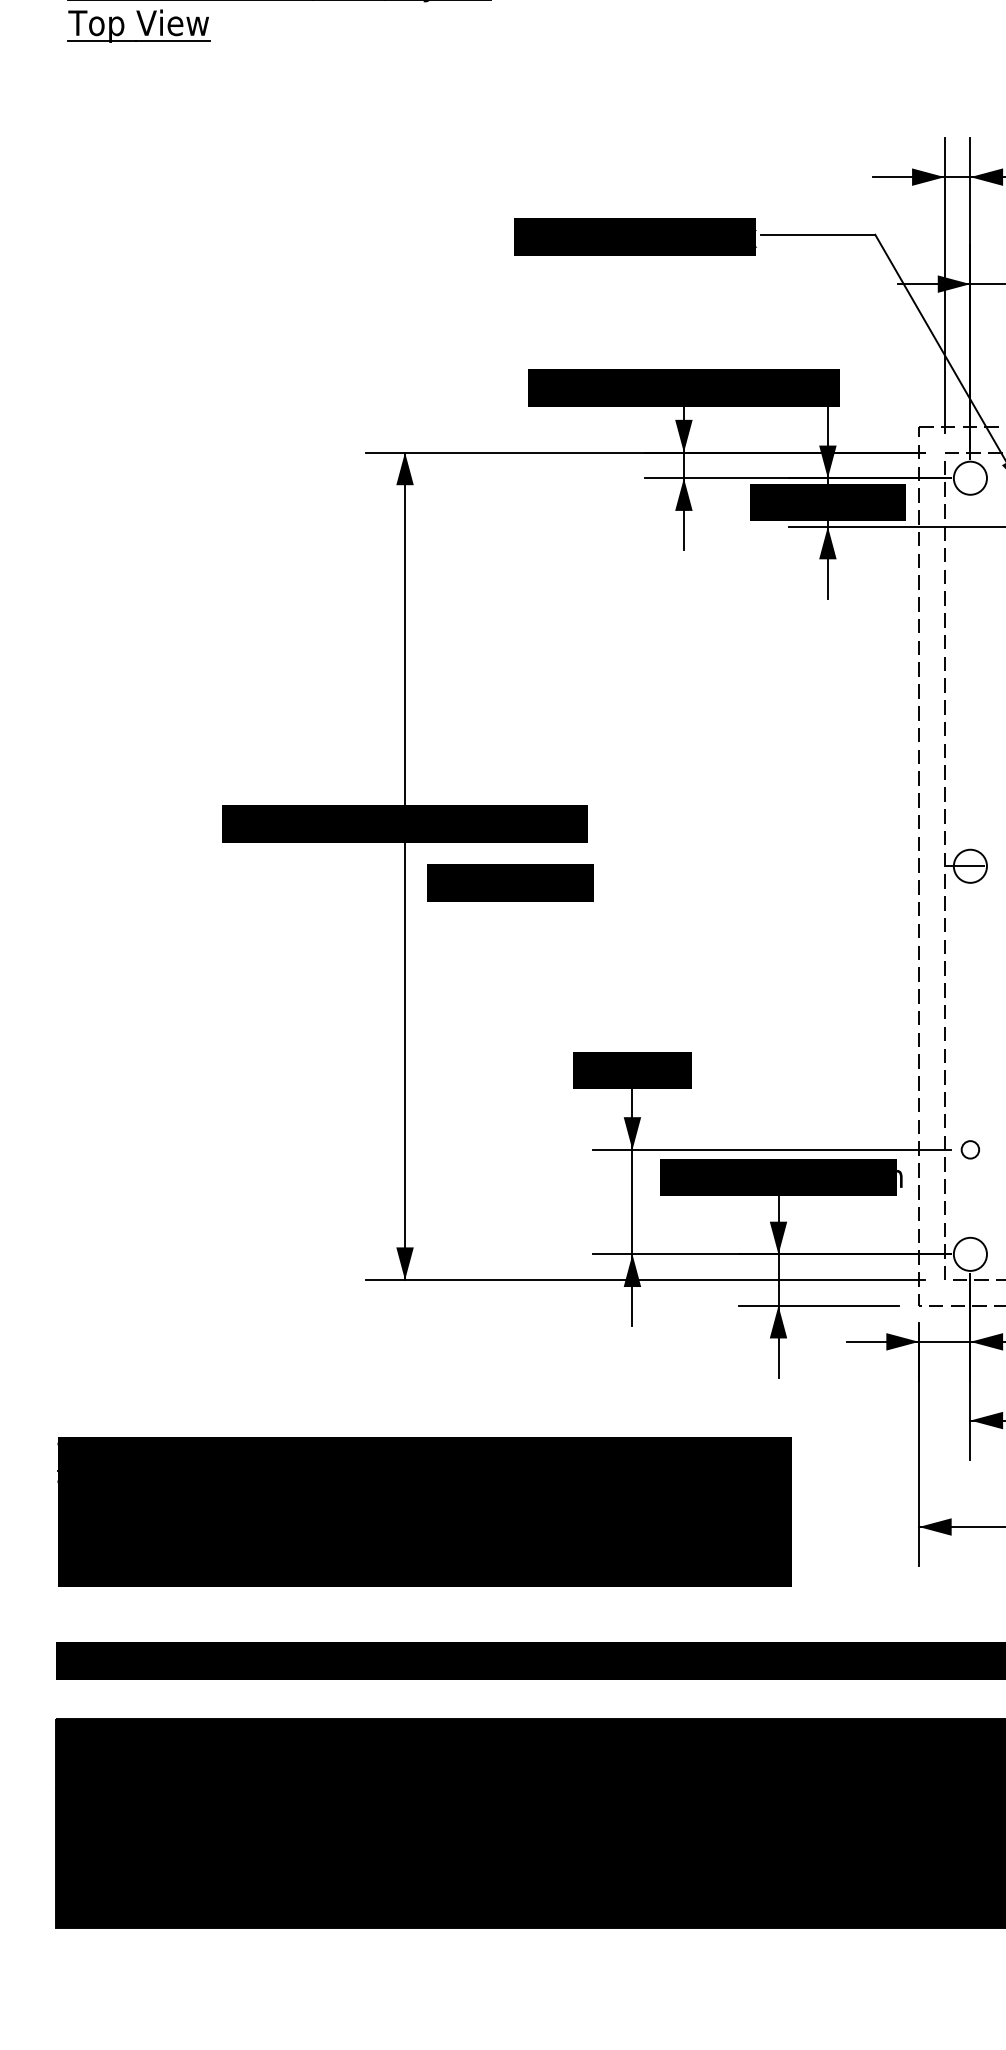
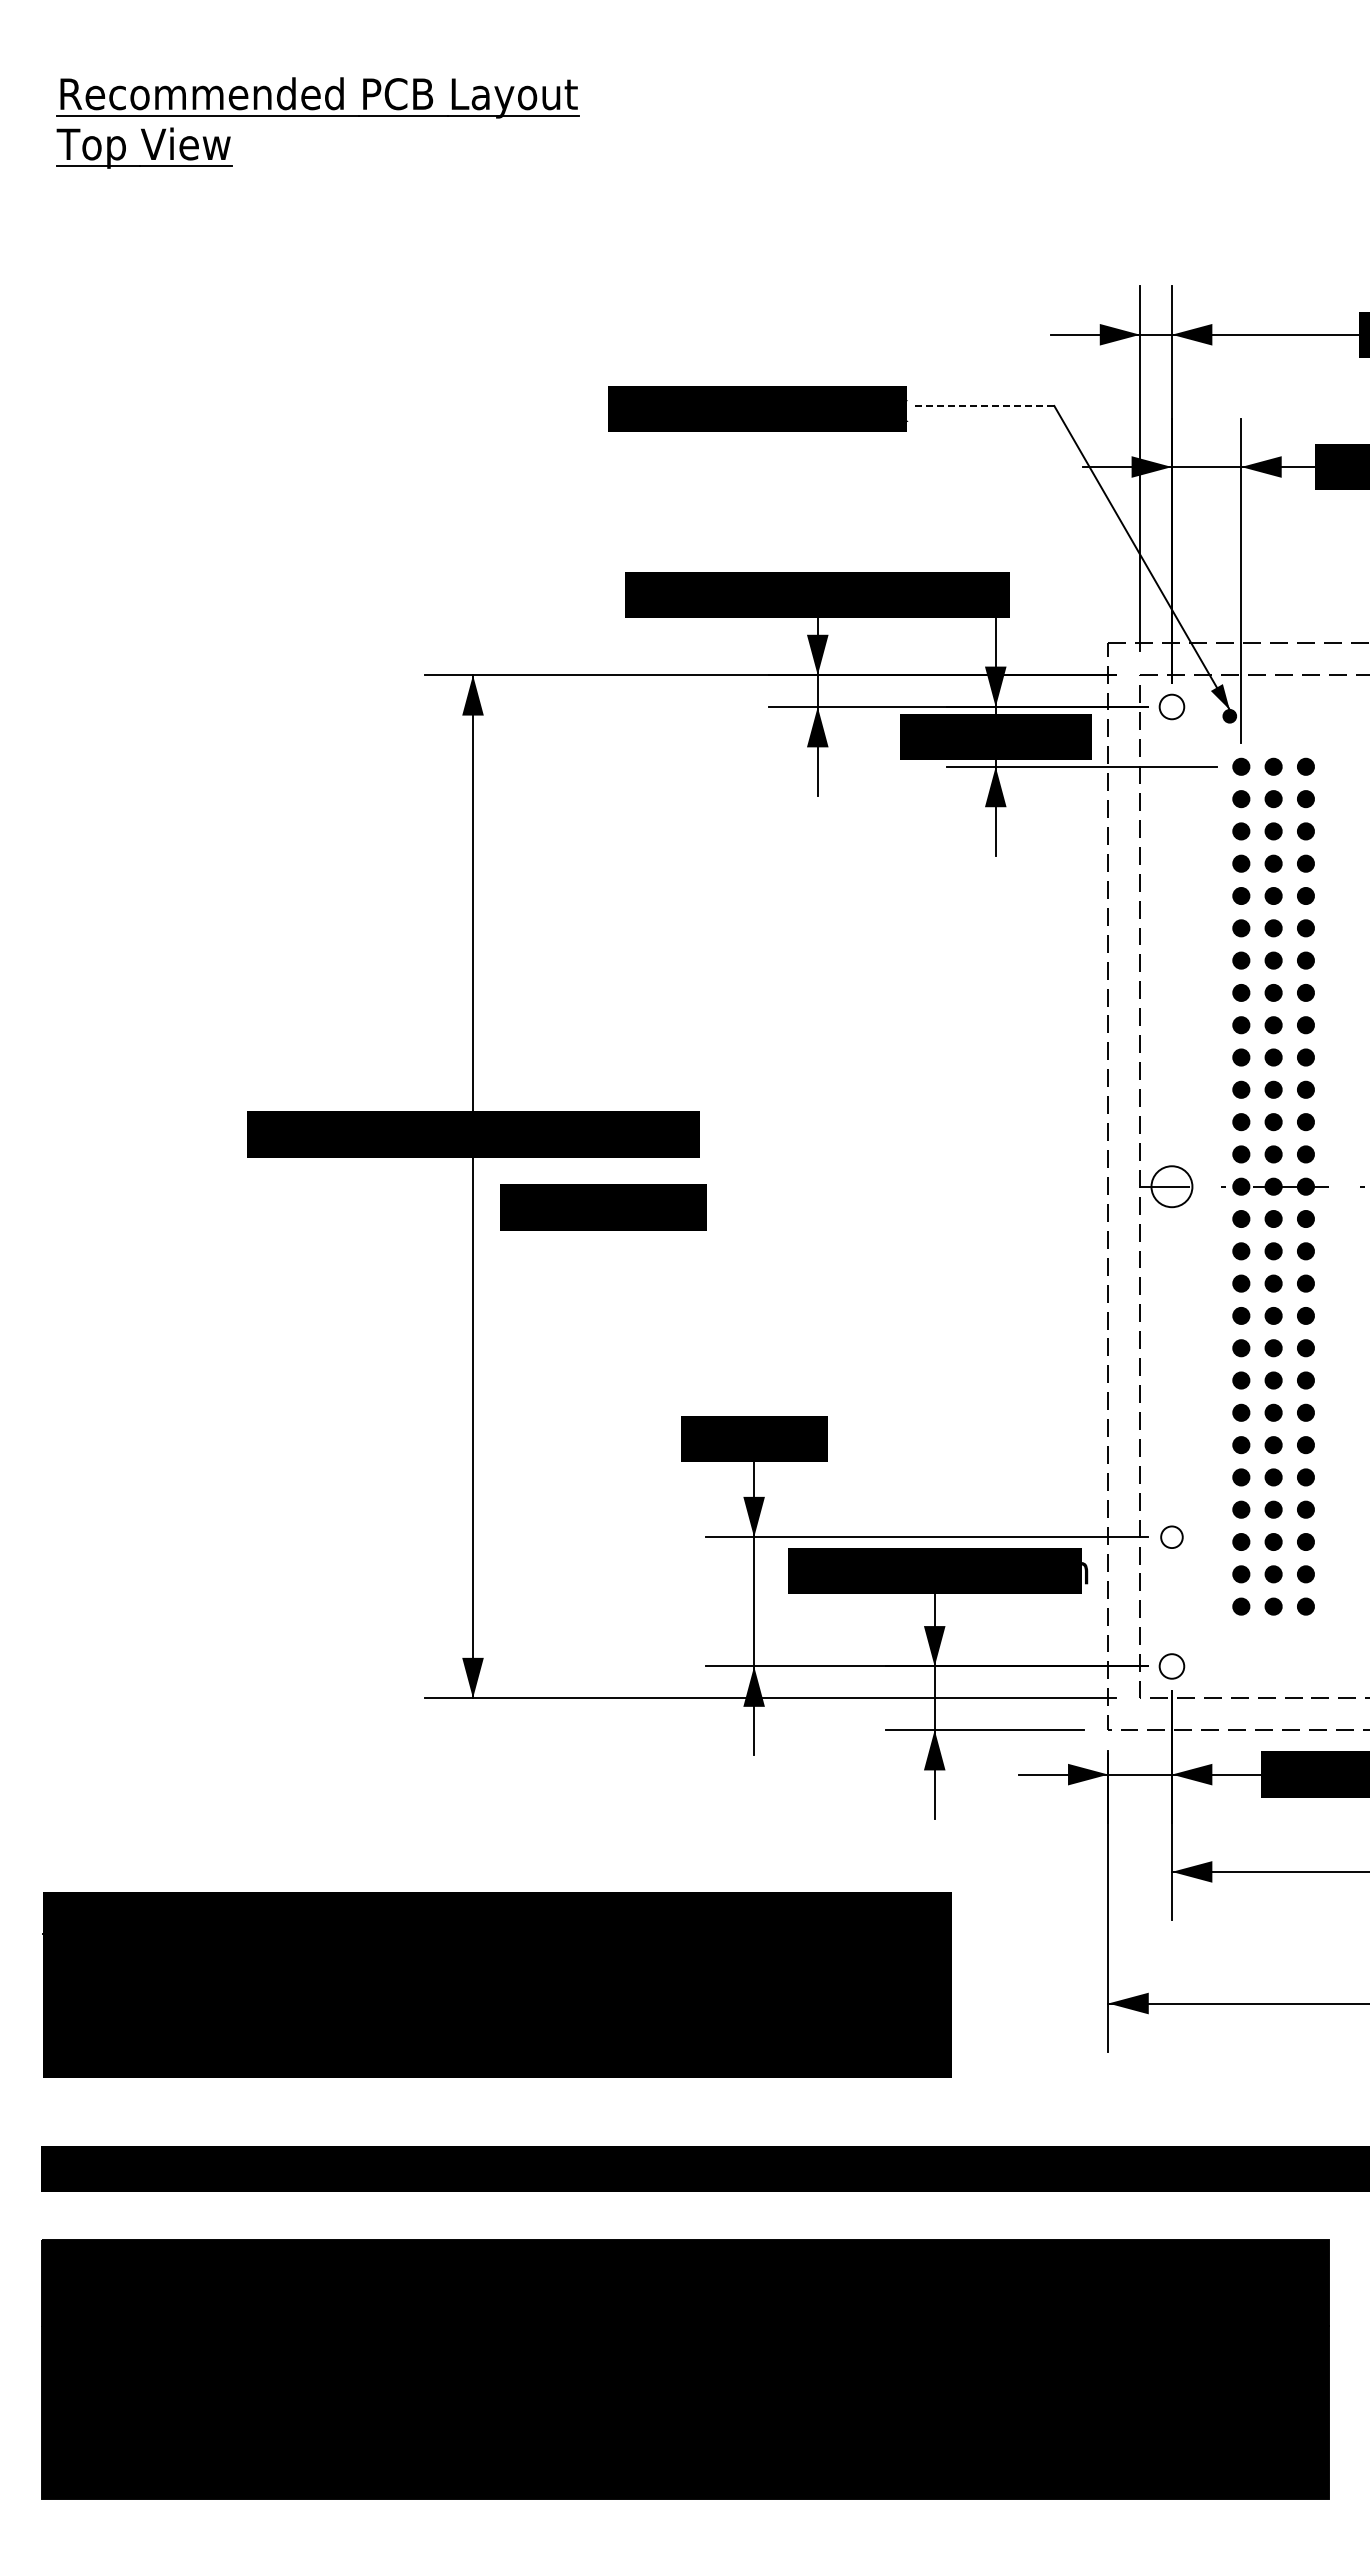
line: (817, 235) -> (983, 406), solid -> dashed
circle: (970, 477) -> (1171, 706), size x0.6
circle: (970, 1254) -> (1171, 1666), size x0.6

